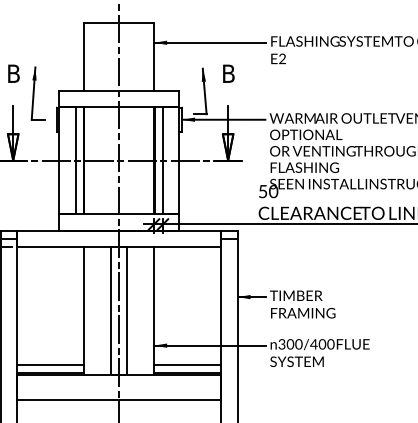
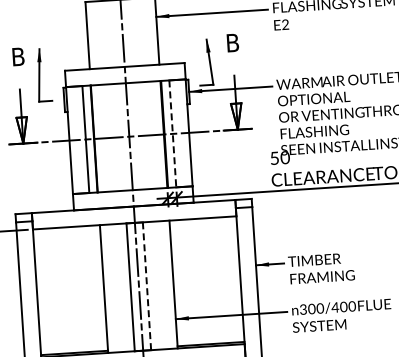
line: (162, 160) -> (172, 133), solid -> dashed
line: (127, 311) -> (147, 286), solid -> dashed
line: (50, 364) -> (73, 344), removed
line: (187, 364) -> (210, 335), removed

